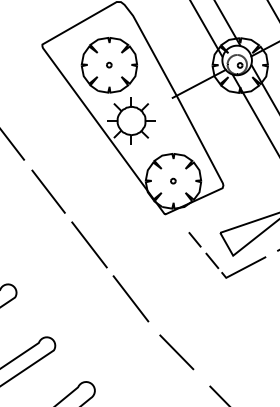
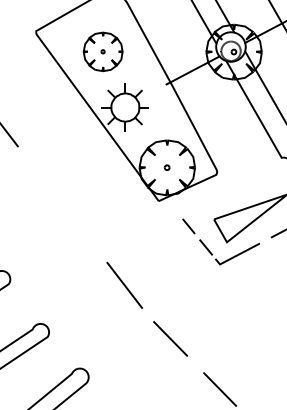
part: (108, 64) -> (102, 51), size x0.7
line: (48, 191) -> (42, 178), removed
line: (89, 244) -> (83, 231), removed

